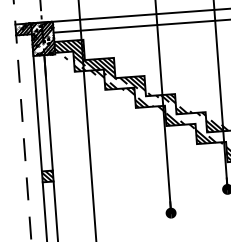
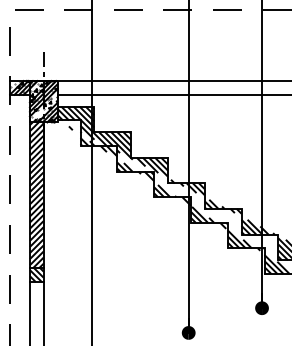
hatch: (42, 113) -> (36, 195), added

